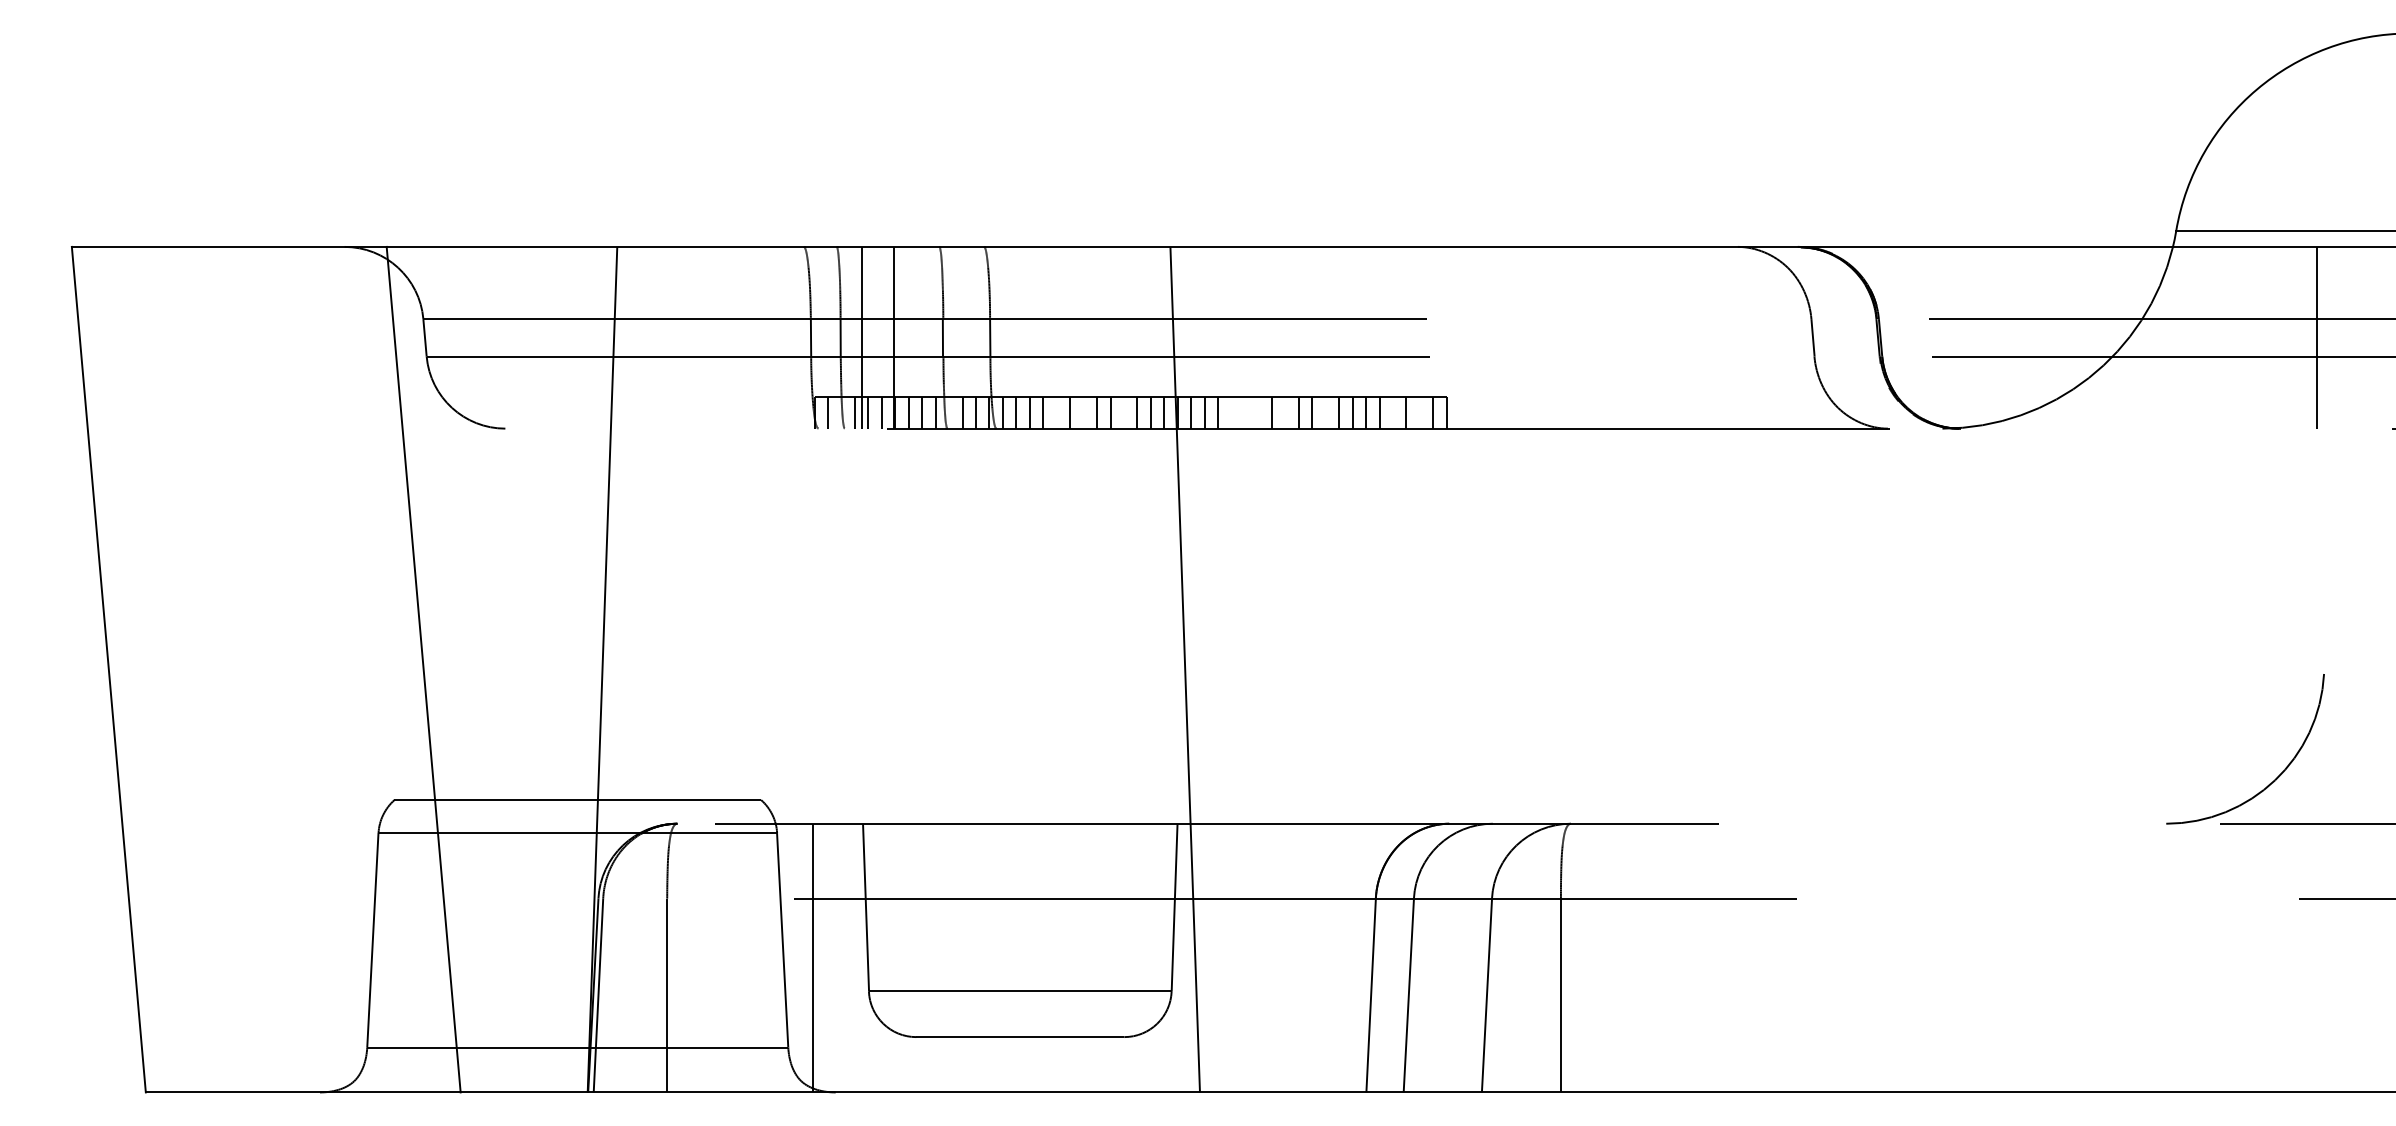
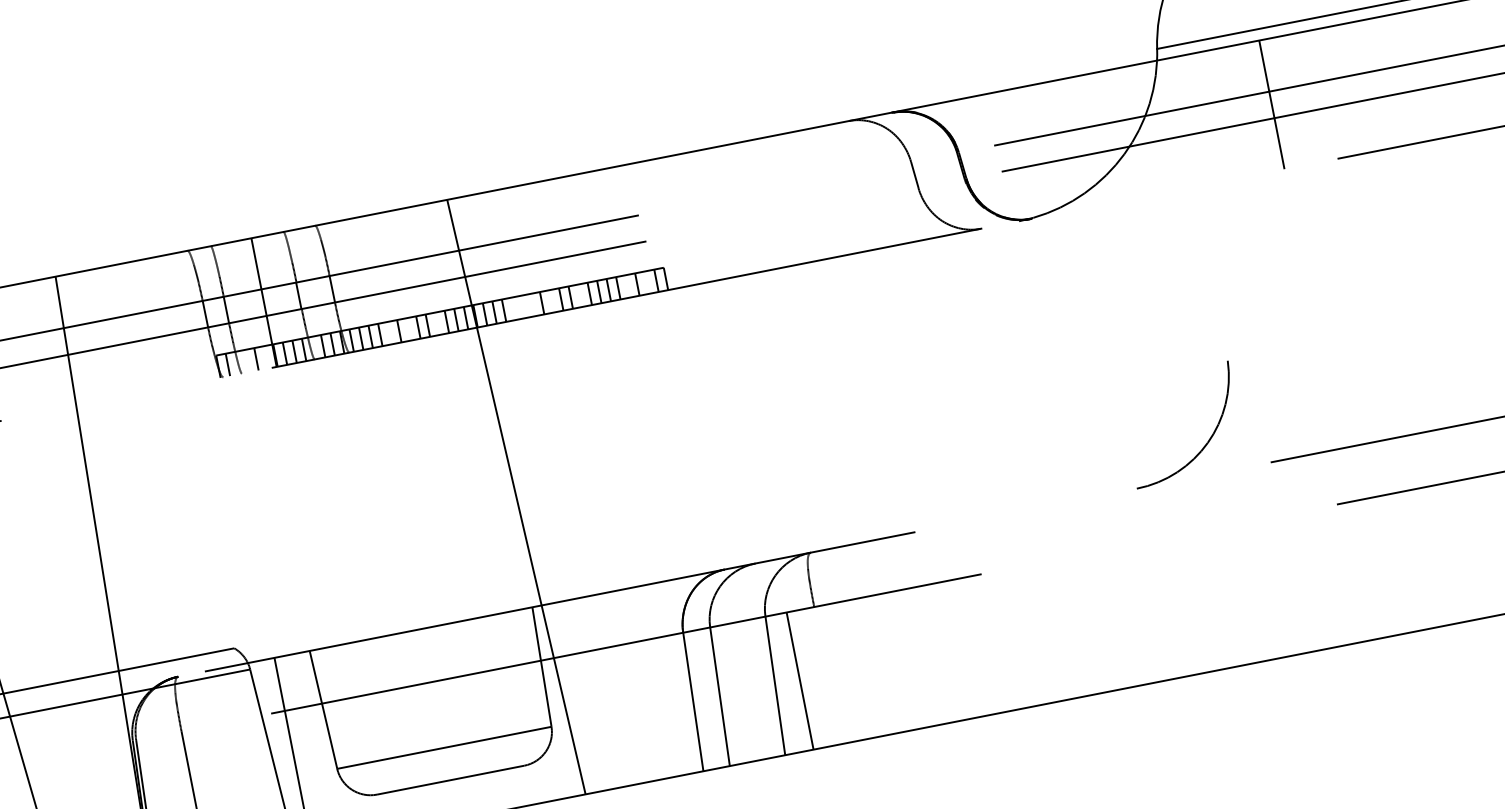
line: (862, 337) -> (241, 306), removed
line: (854, 412) -> (246, 360), removed
line: (881, 412) -> (265, 357), removed
arc: (2269, 783) -> (1204, 445), moved
line: (1560, 995) -> (799, 681), moved

